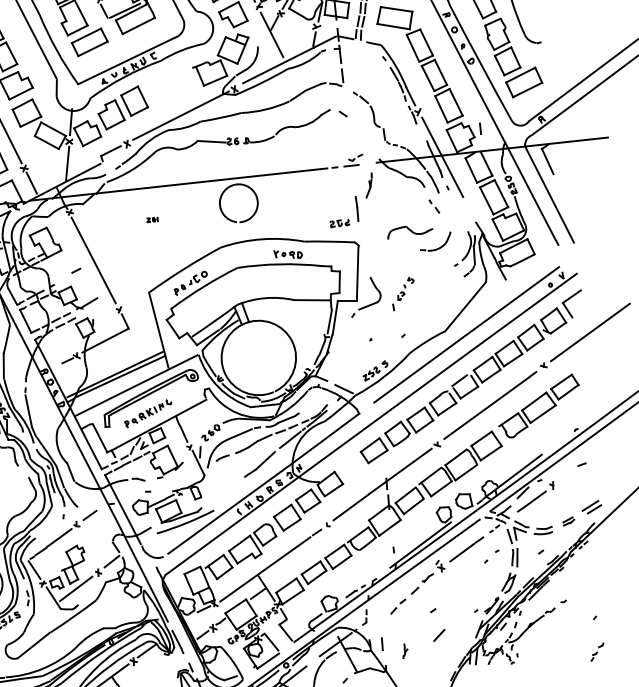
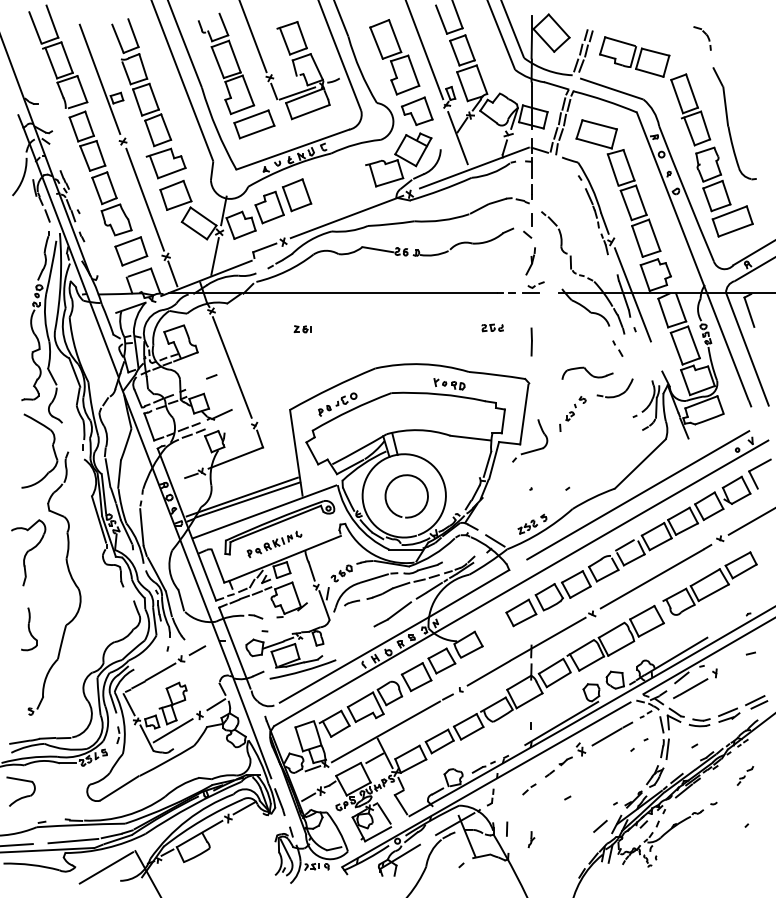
line: (480, 128) -> (531, 219), moved
part: (368, 185) -> (530, 261), moved
arc: (222, 209) -> (387, 501), moved
part: (152, 219) -> (302, 329), size x1.43
part: (339, 222) -> (492, 327), moved
part: (403, 293) -> (572, 413), moved
part: (568, 520) -> (729, 714), size x1.67
part: (398, 606) -> (529, 789), size x0.71
line: (439, 634) -> (600, 825), moved
part: (597, 651) -> (745, 775), moved

